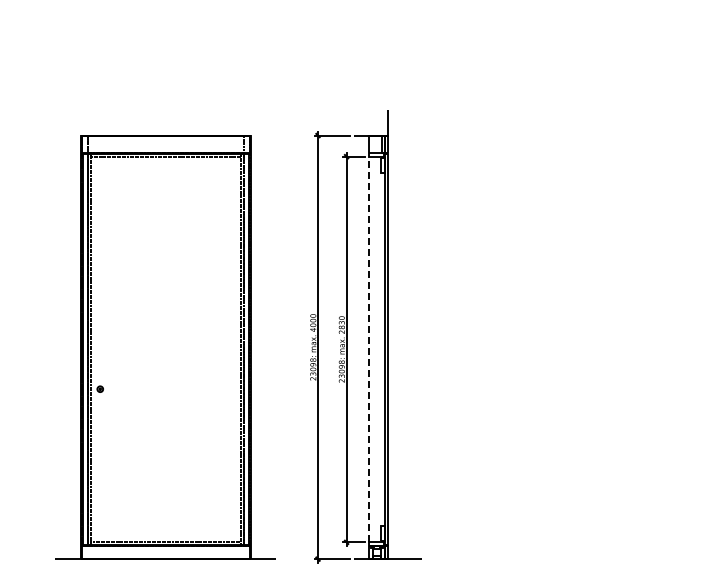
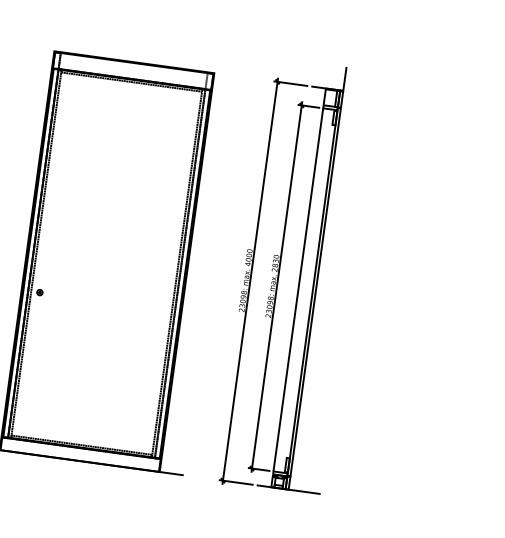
line: (369, 349) -> (298, 289), dashed -> solid

